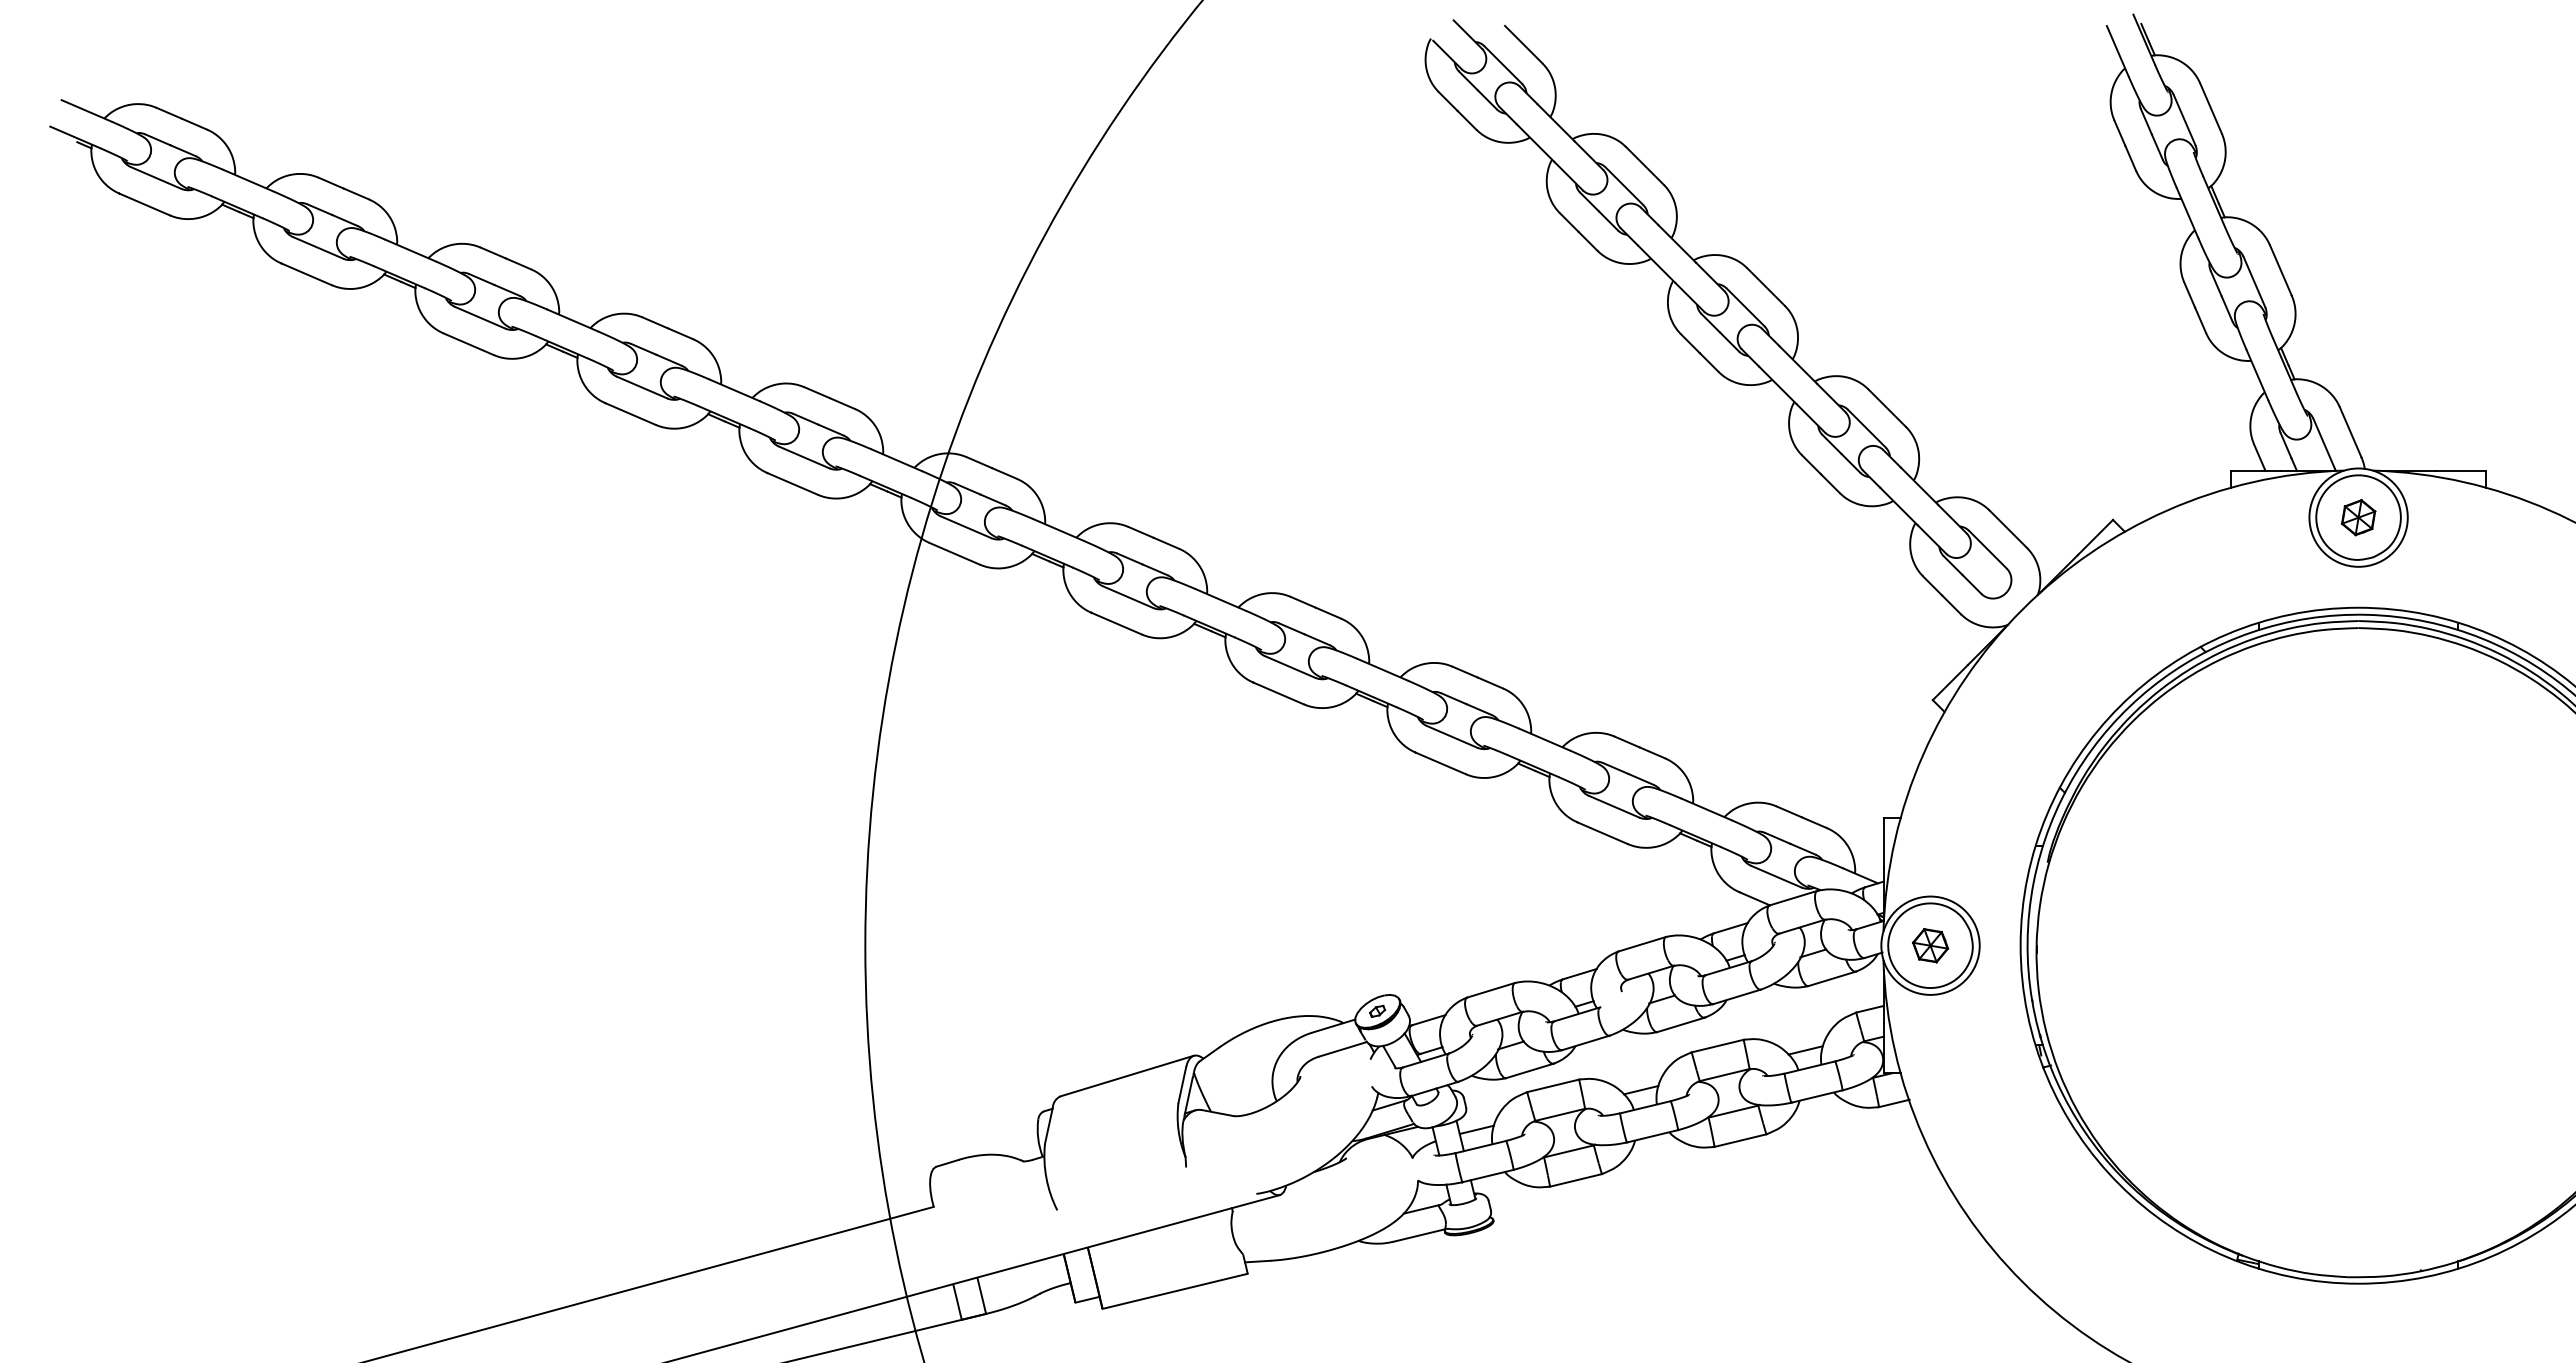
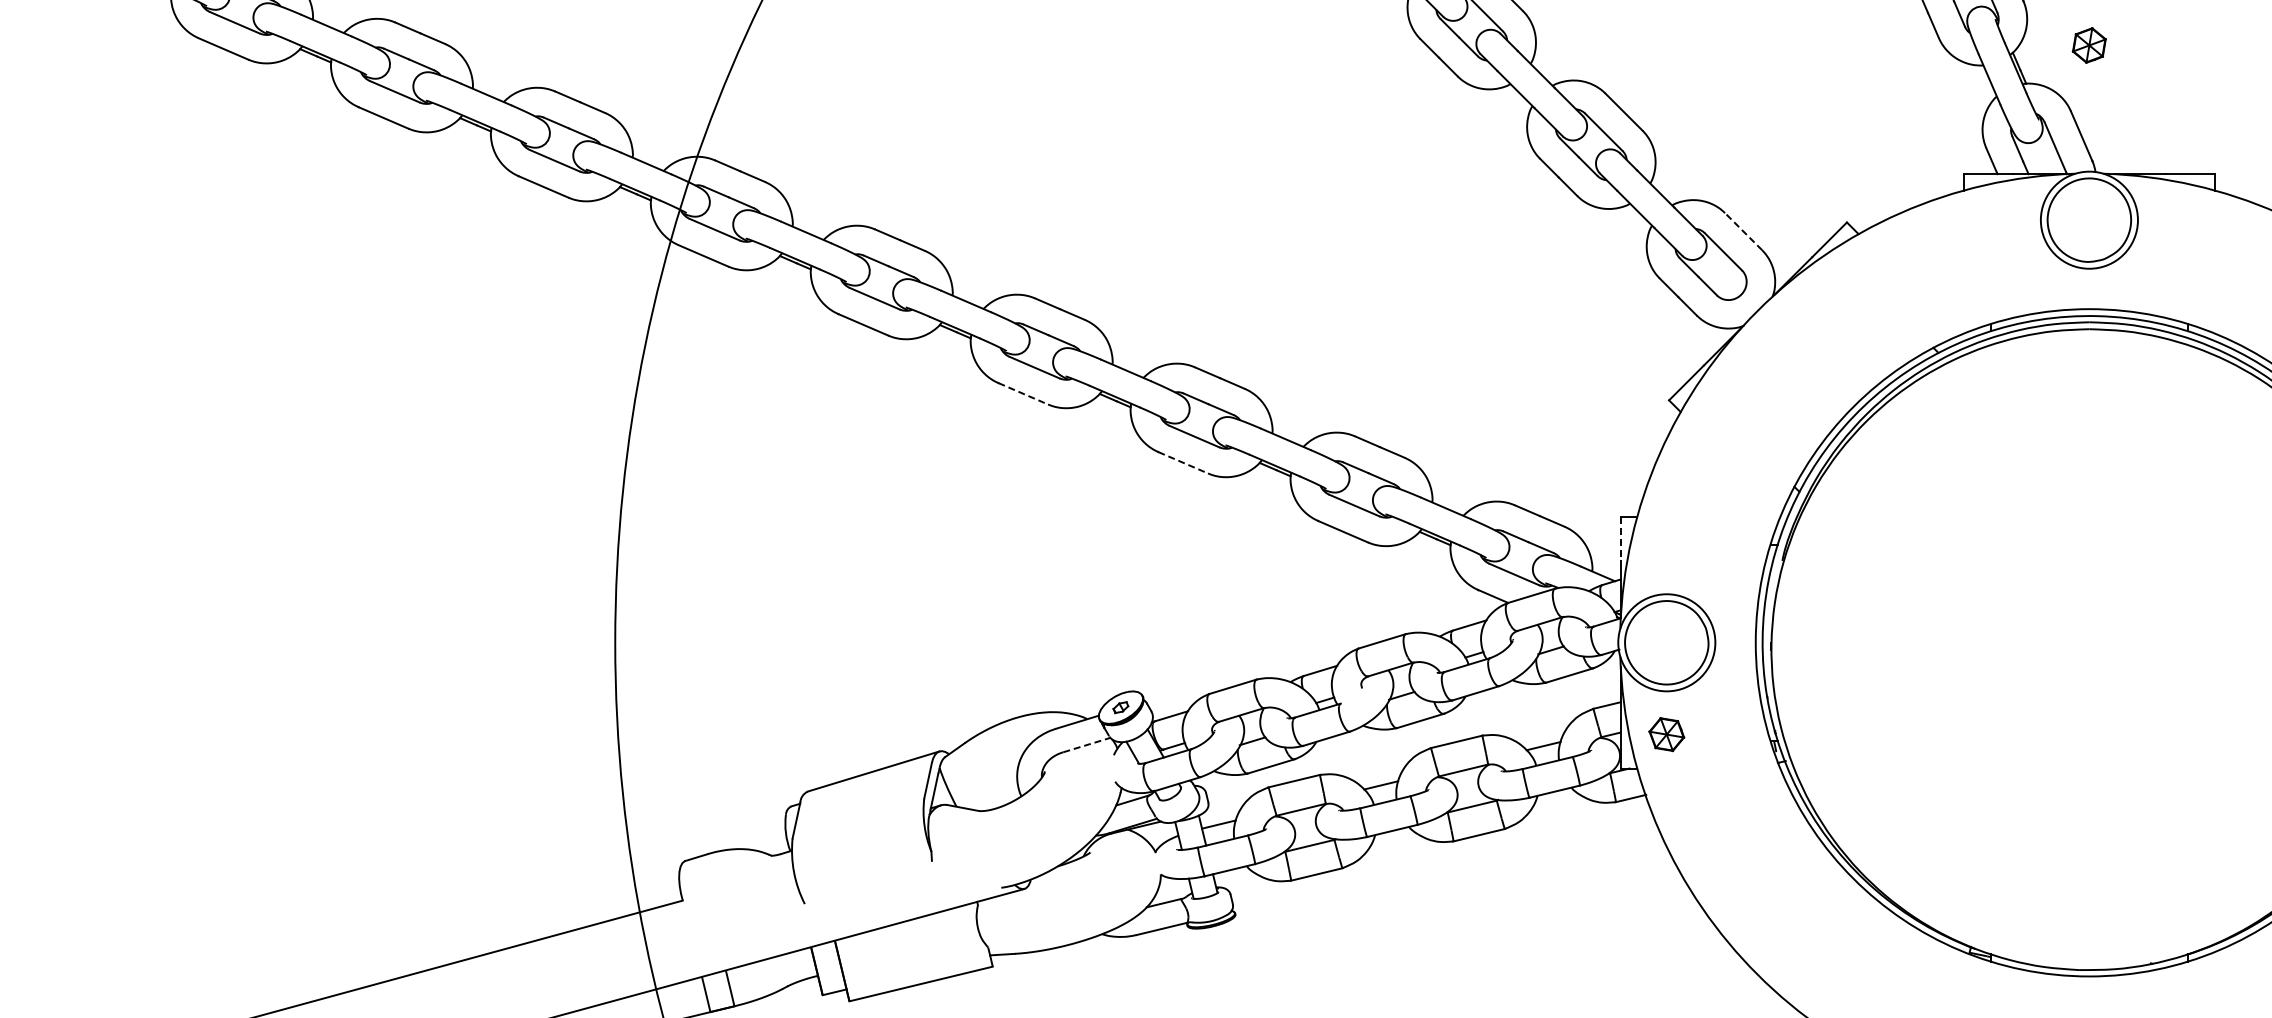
part: (2358, 517) -> (2089, 45), moved
line: (2008, 529) -> (1743, 231), solid -> dashed
line: (1279, 693) -> (1024, 393), solid -> dashed
line: (1441, 763) -> (1184, 462), solid -> dashed
line: (1883, 843) -> (1620, 541), solid -> dashed
part: (1930, 945) -> (1666, 734), moved
line: (1343, 1049) -> (1087, 745), solid -> dashed

